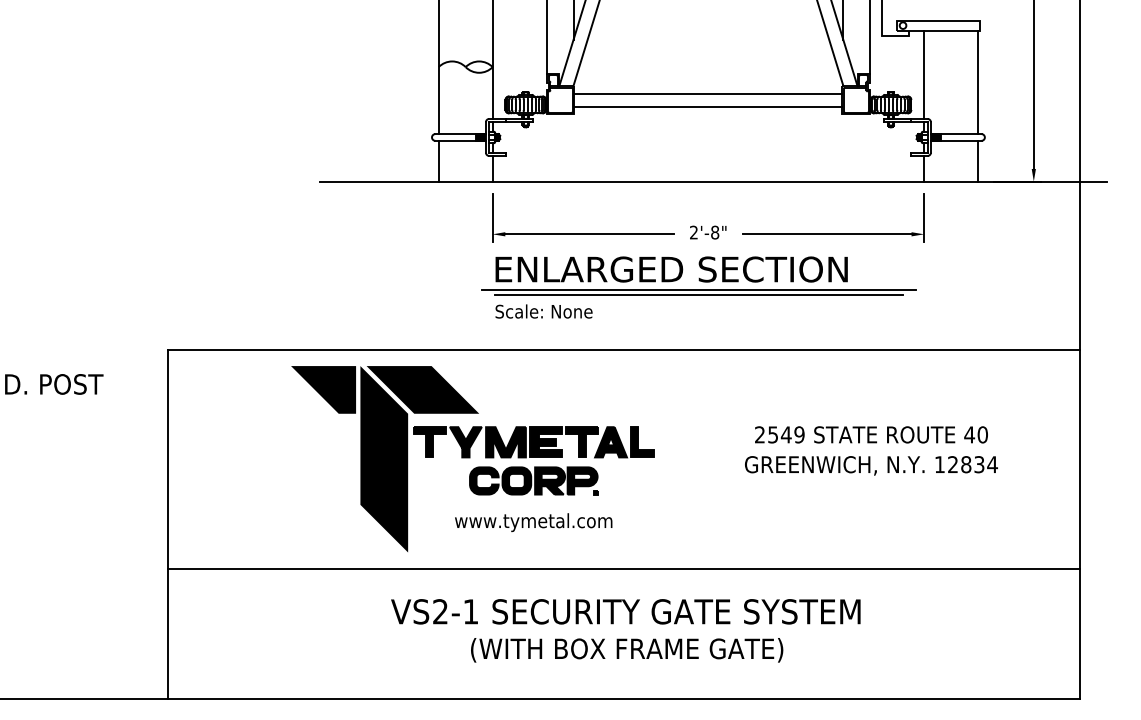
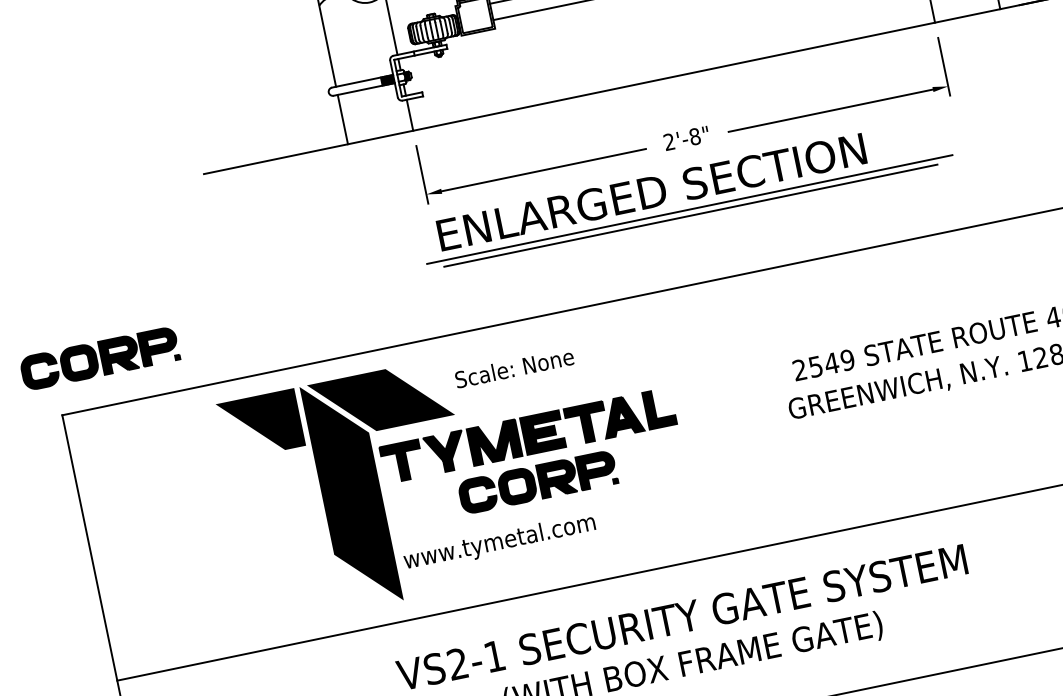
part: (206, 310) -> (99, 358), added
text: (543, 311) -> (513, 368), moved
text: (533, 522) -> (499, 542), moved

